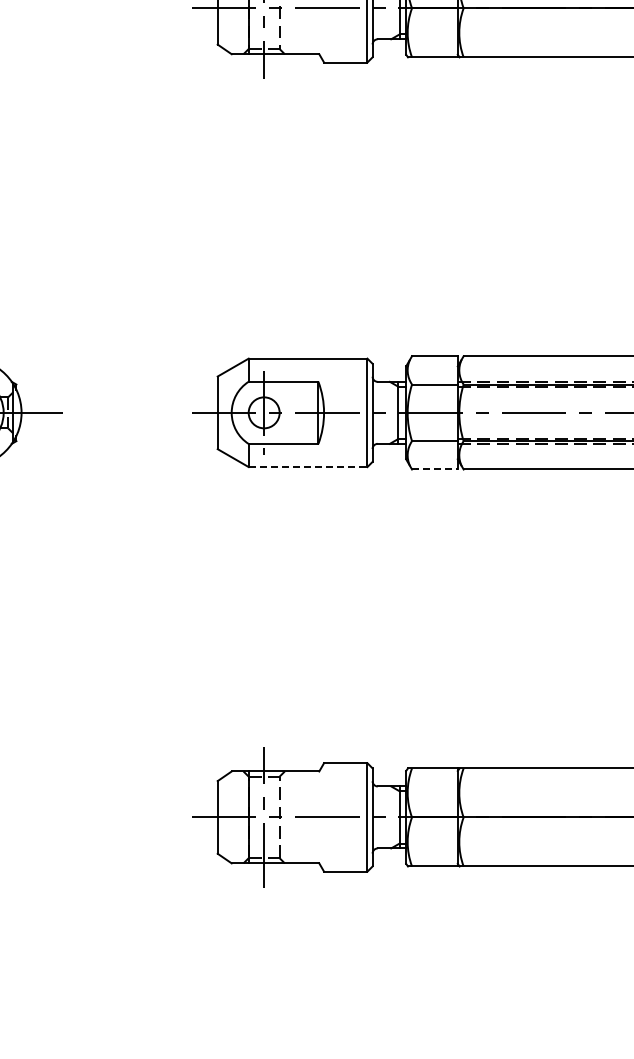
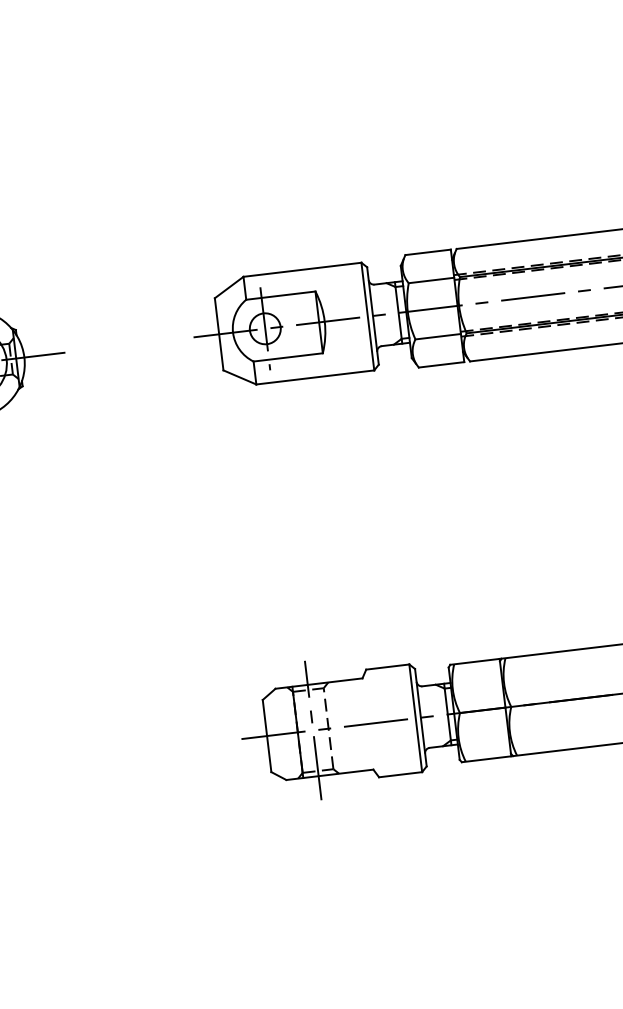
line: (308, 467) -> (315, 377), dashed -> solid
line: (434, 469) -> (441, 364), dashed -> solid

